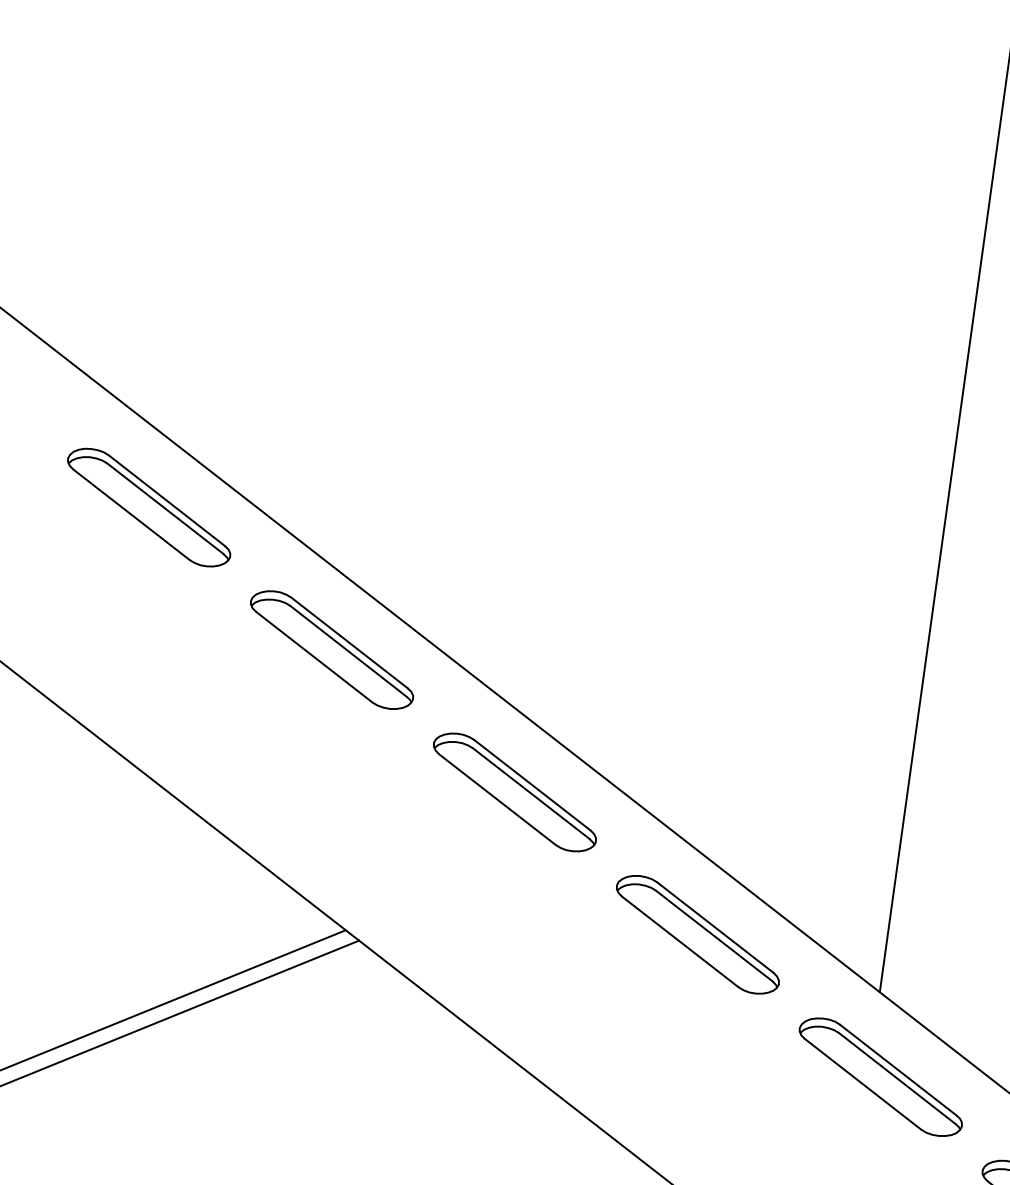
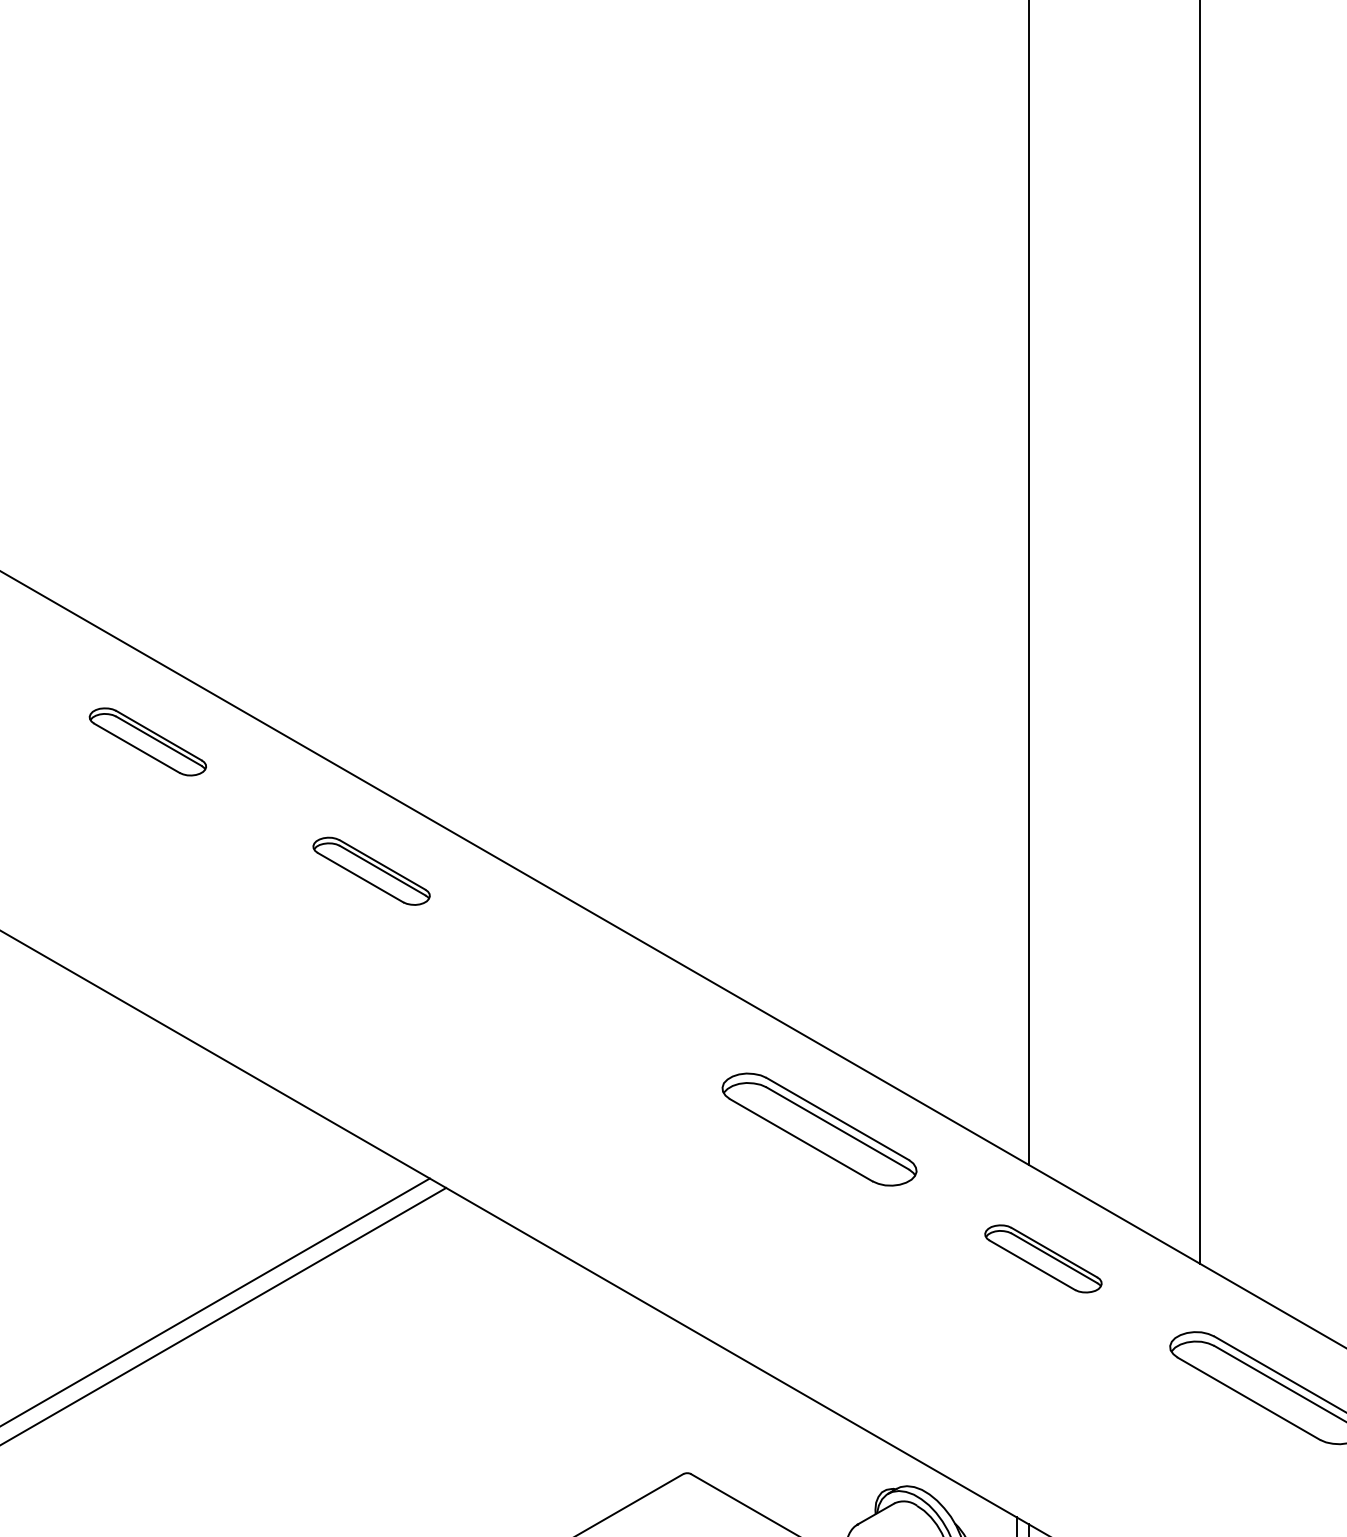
part: (148, 507) -> (147, 741), size x0.6
part: (331, 650) -> (371, 871), size x0.6
part: (514, 792) -> (595, 1000), removed
part: (880, 1076) -> (1043, 1258), size x0.6

